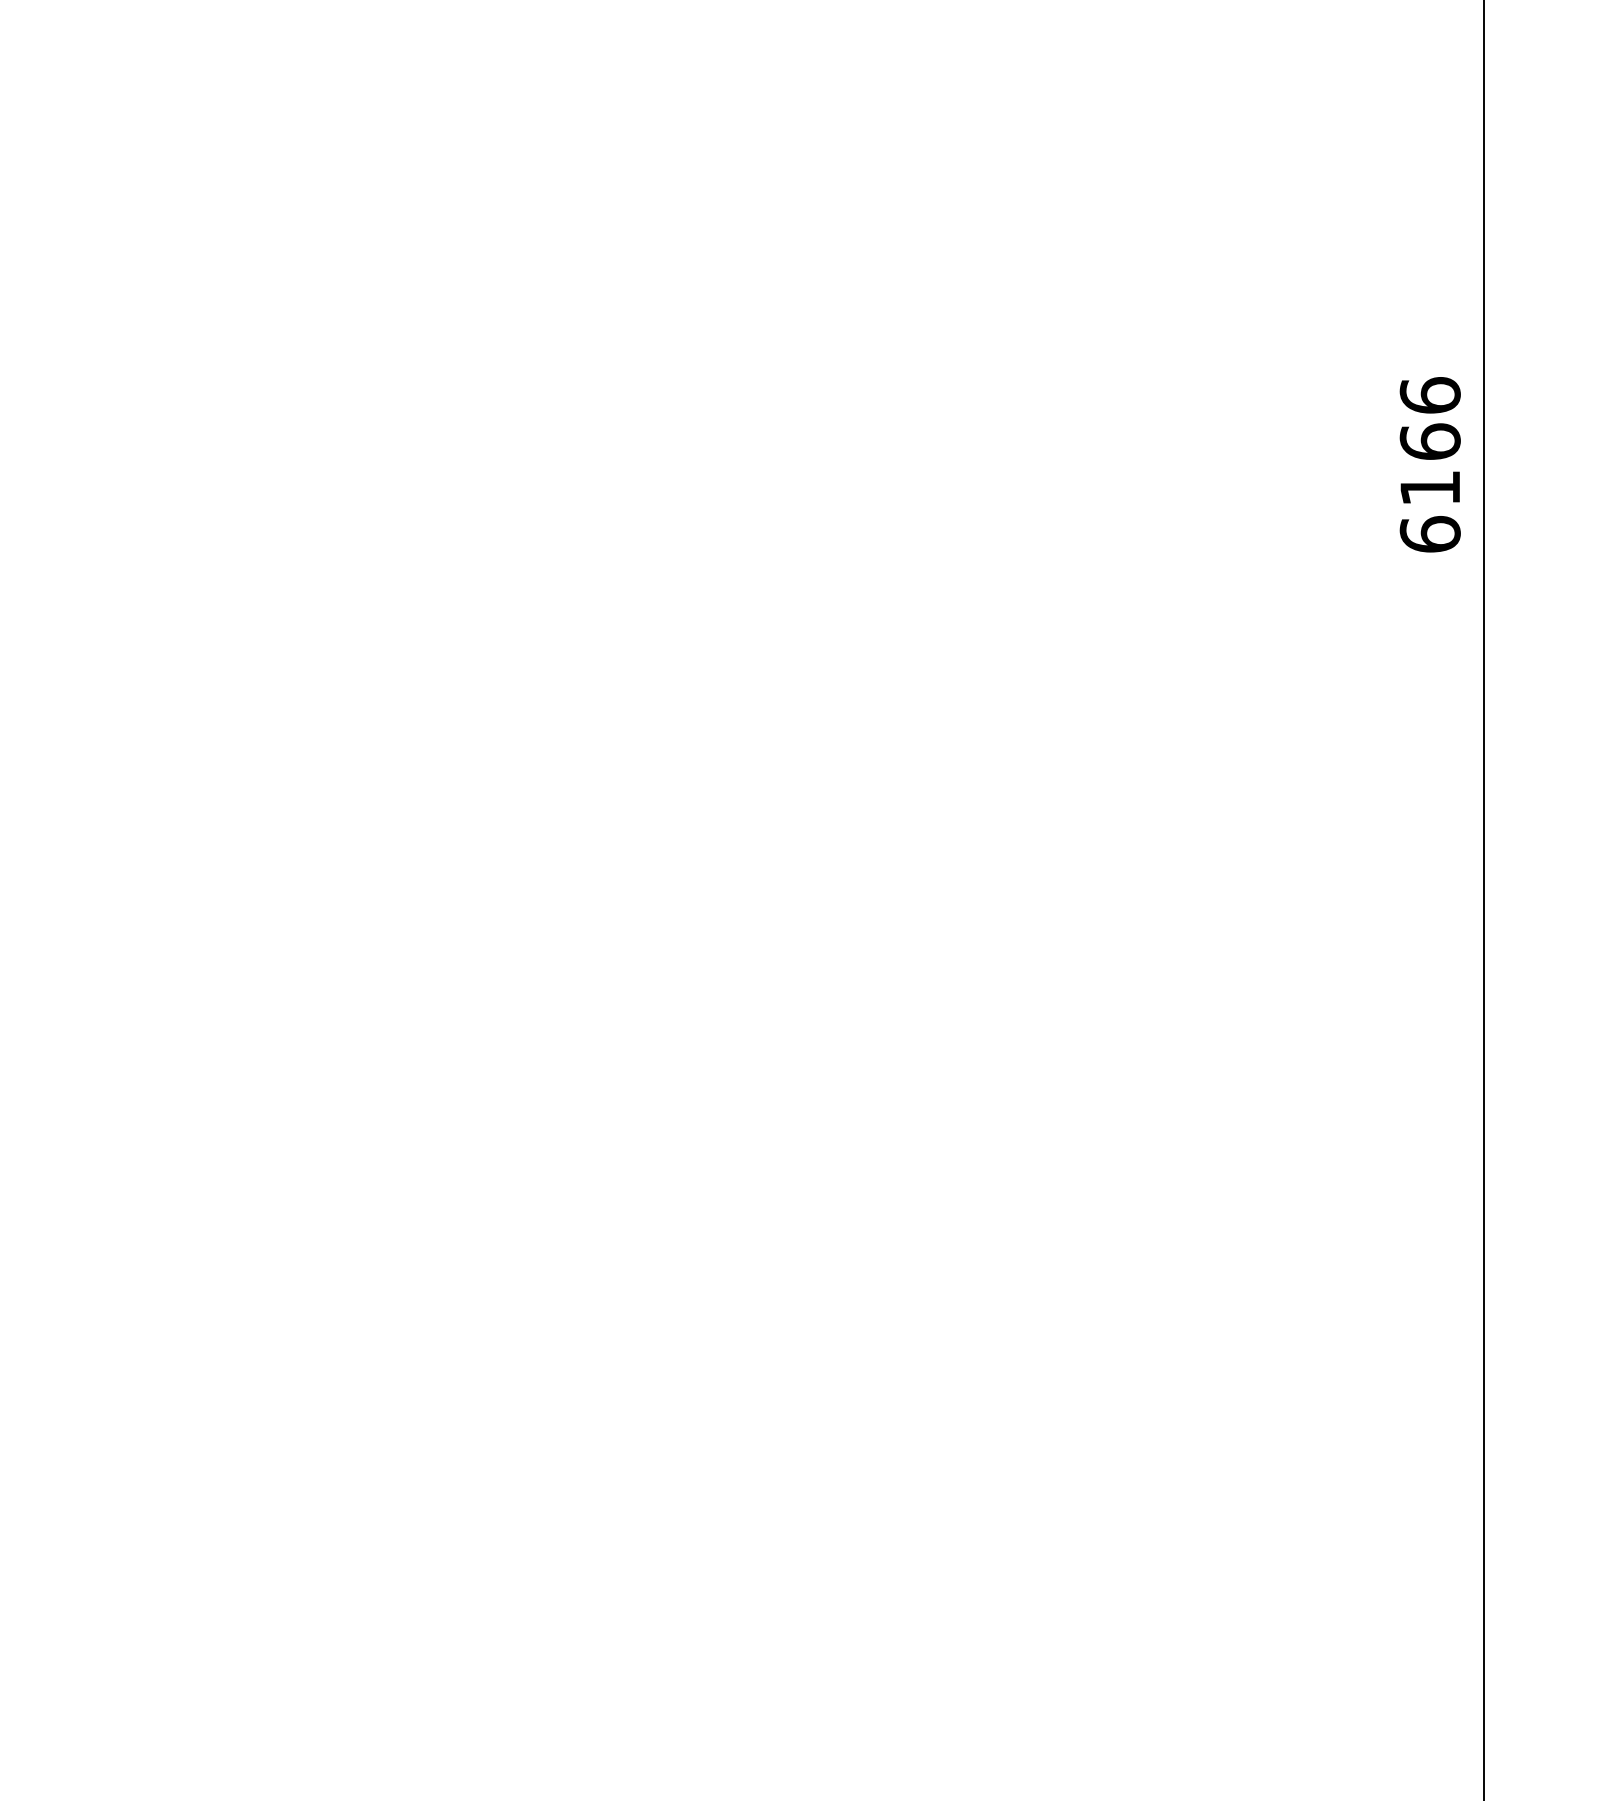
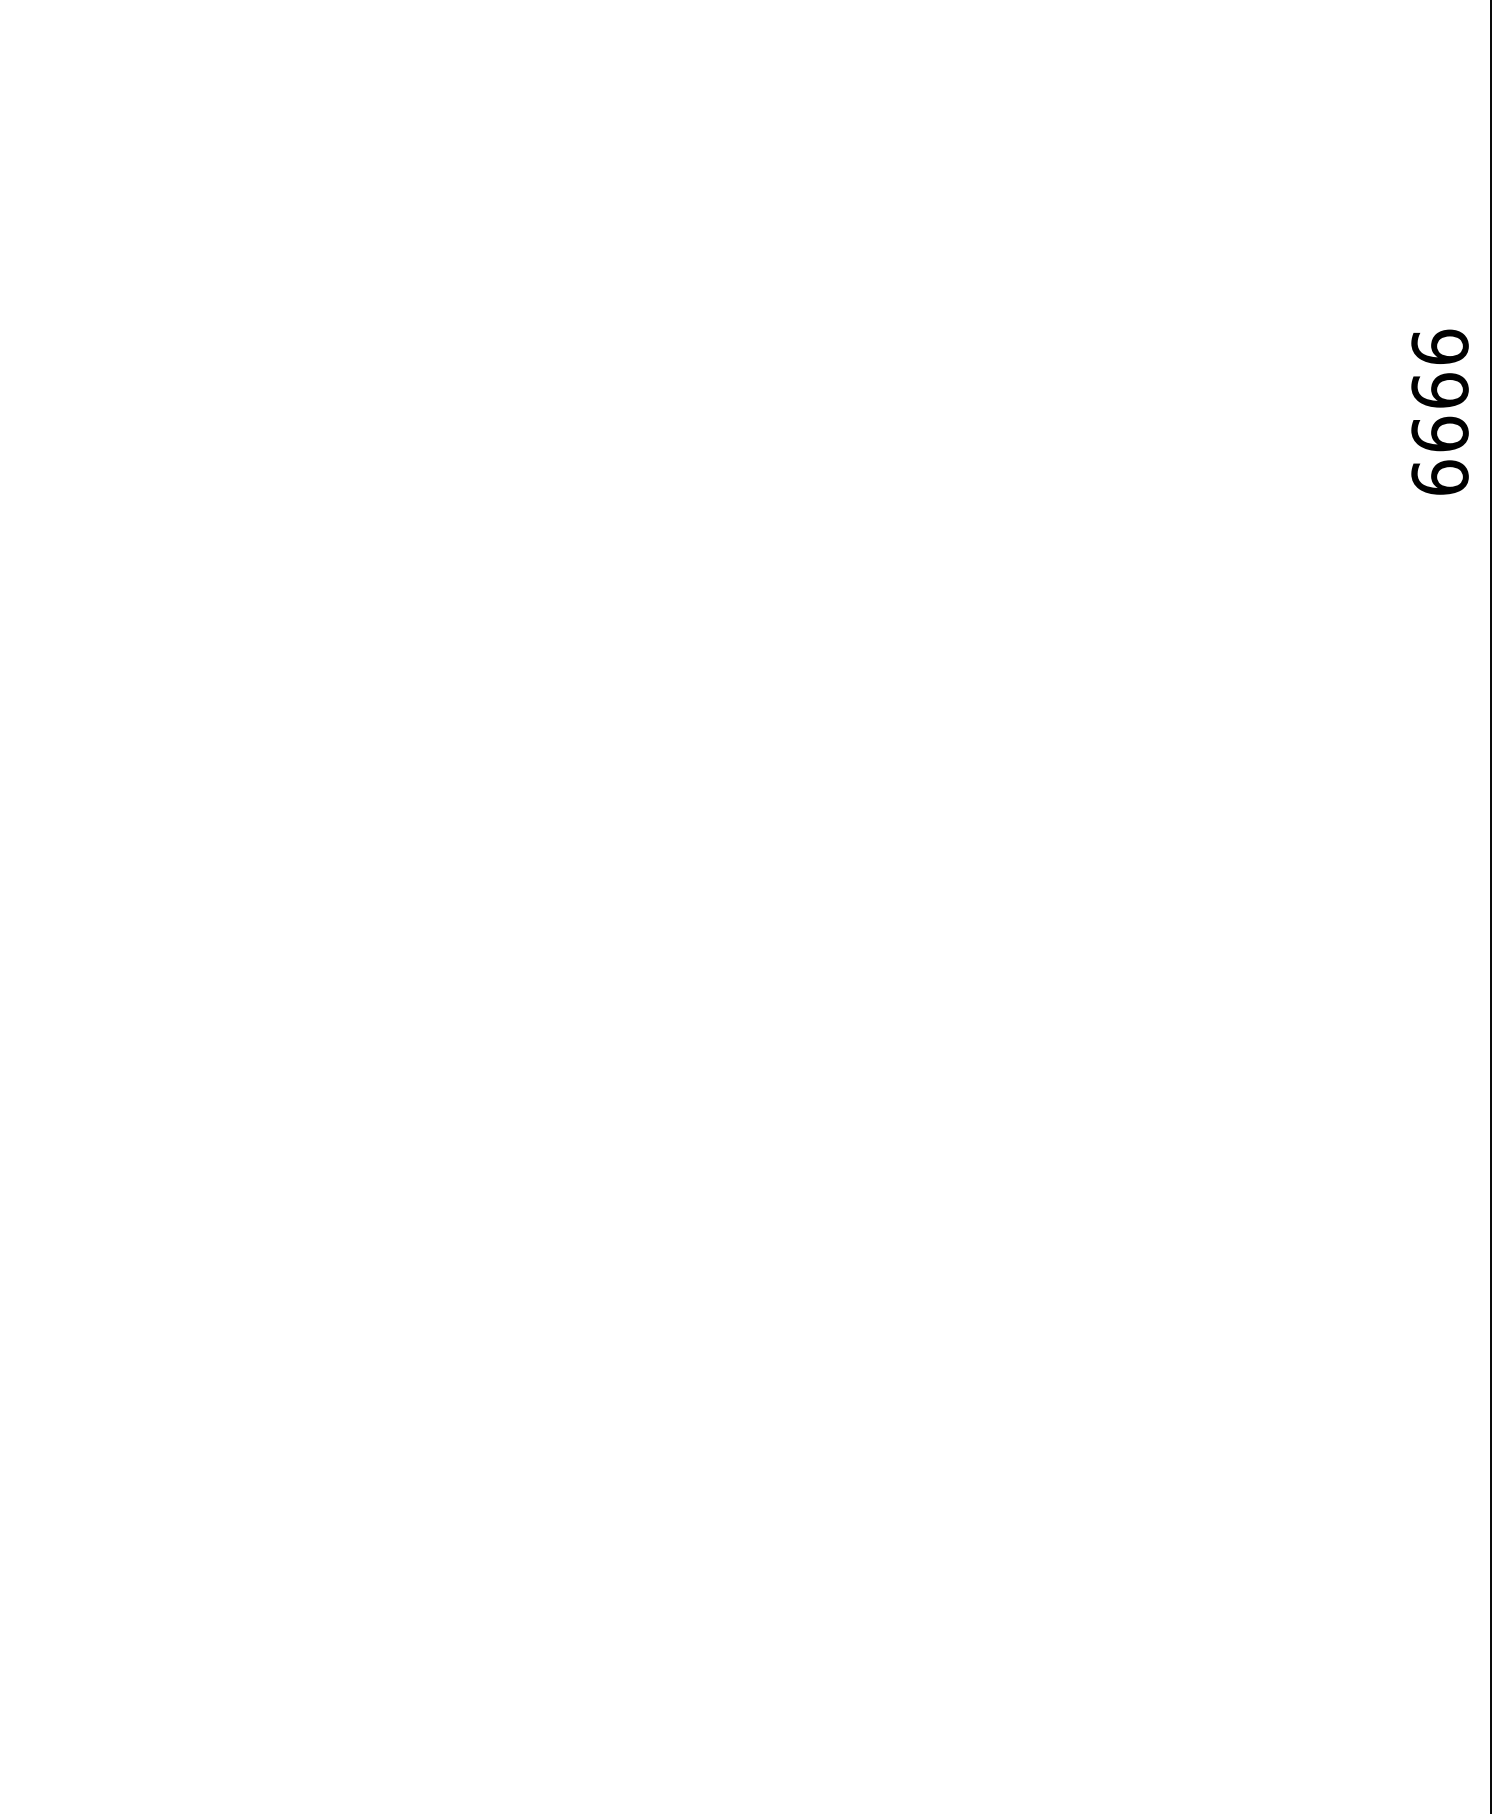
text: (1429, 487) -> (1439, 433), 6166 -> 6666

